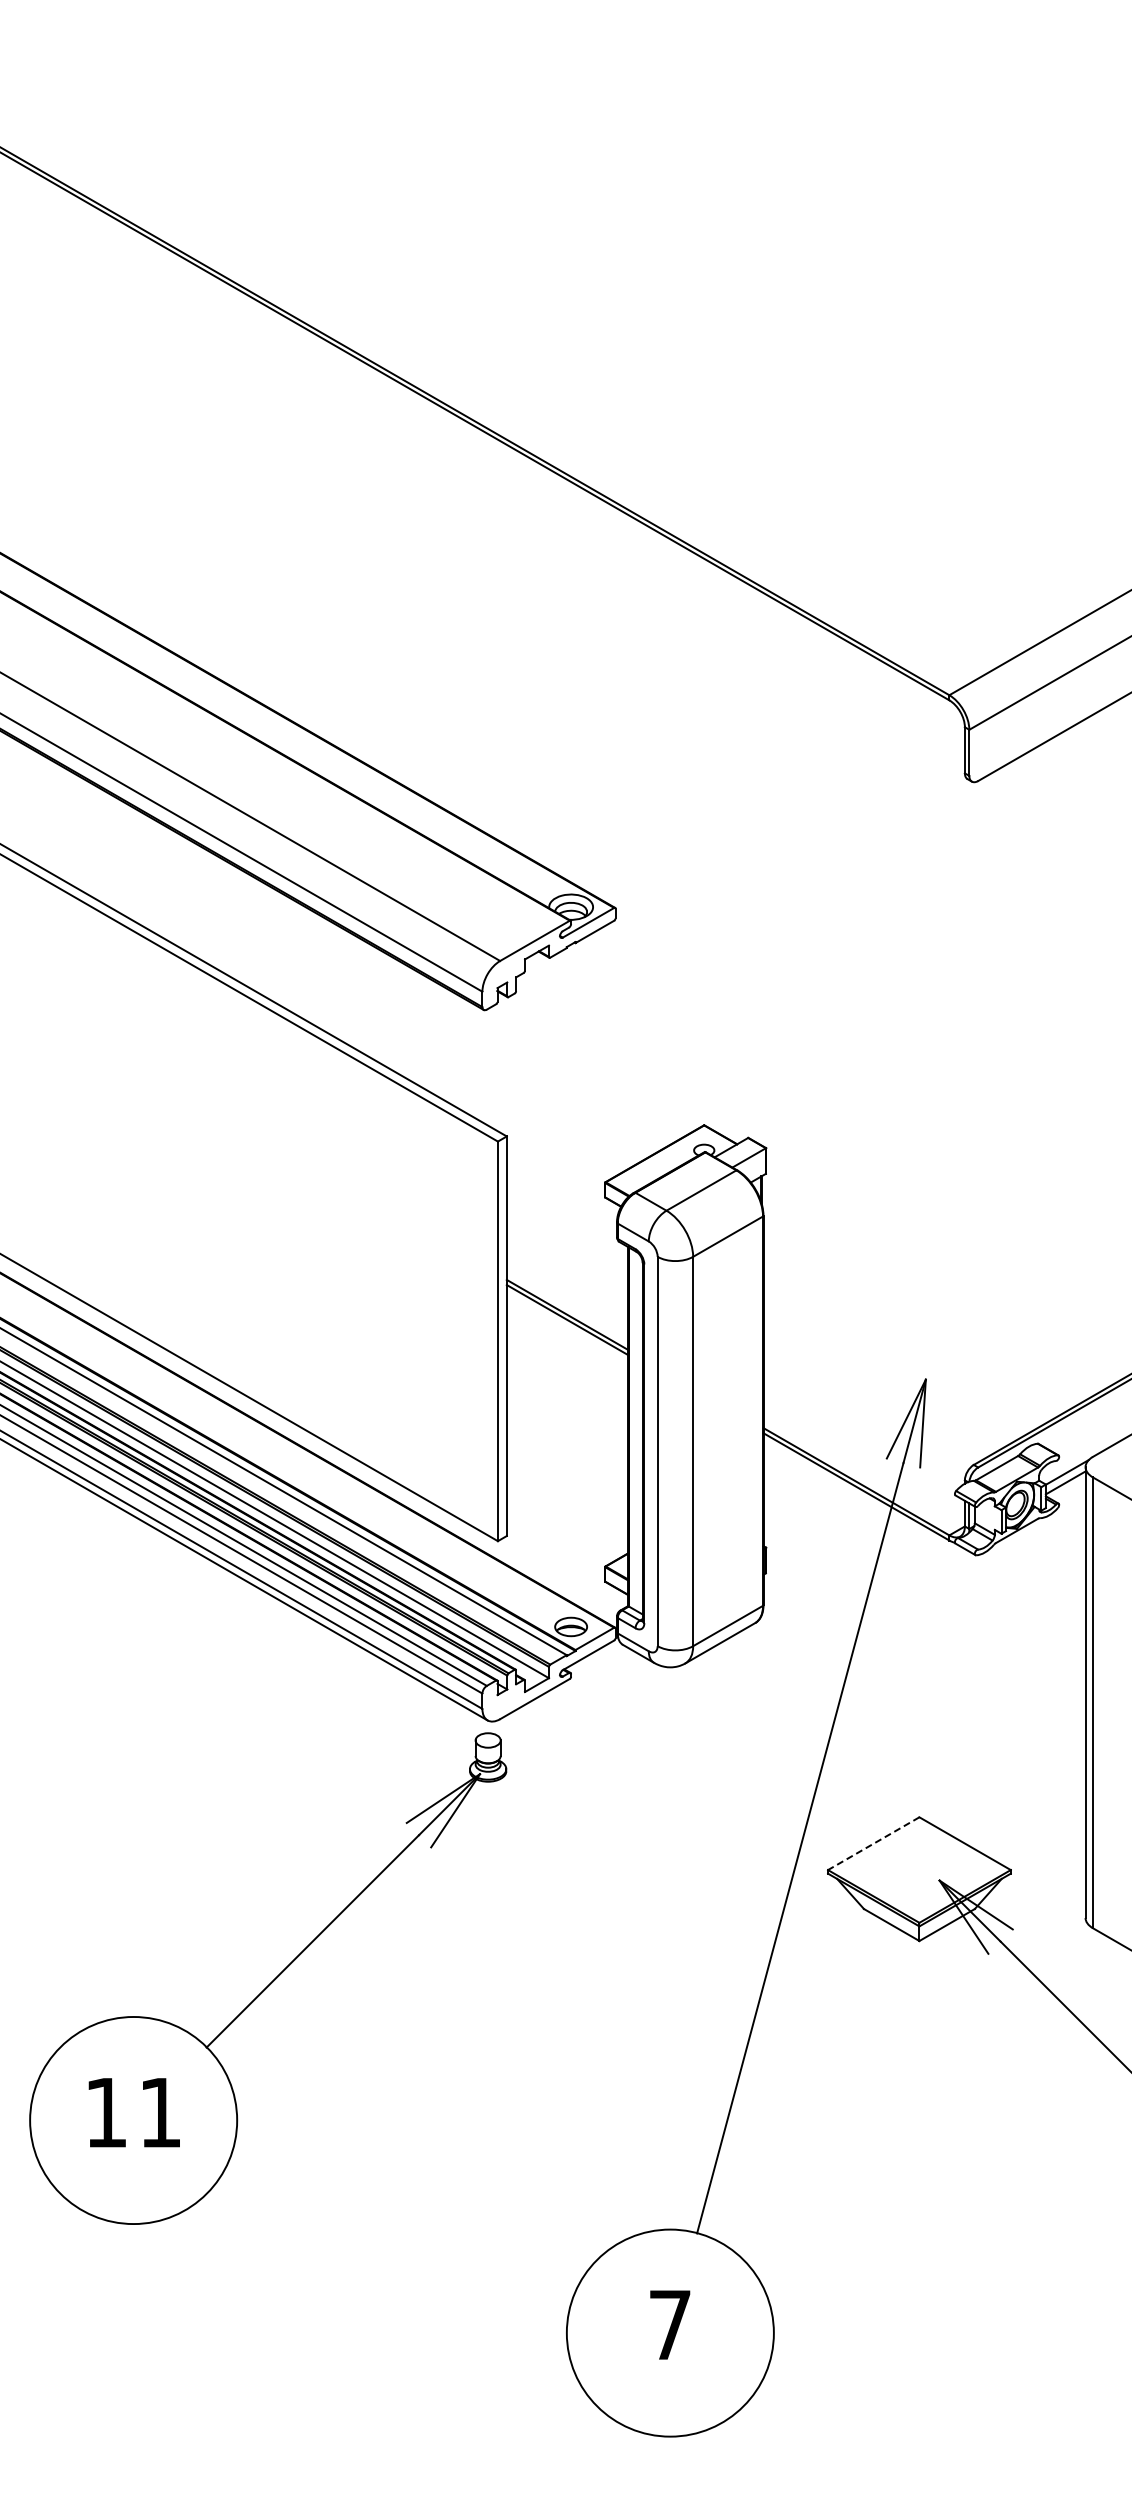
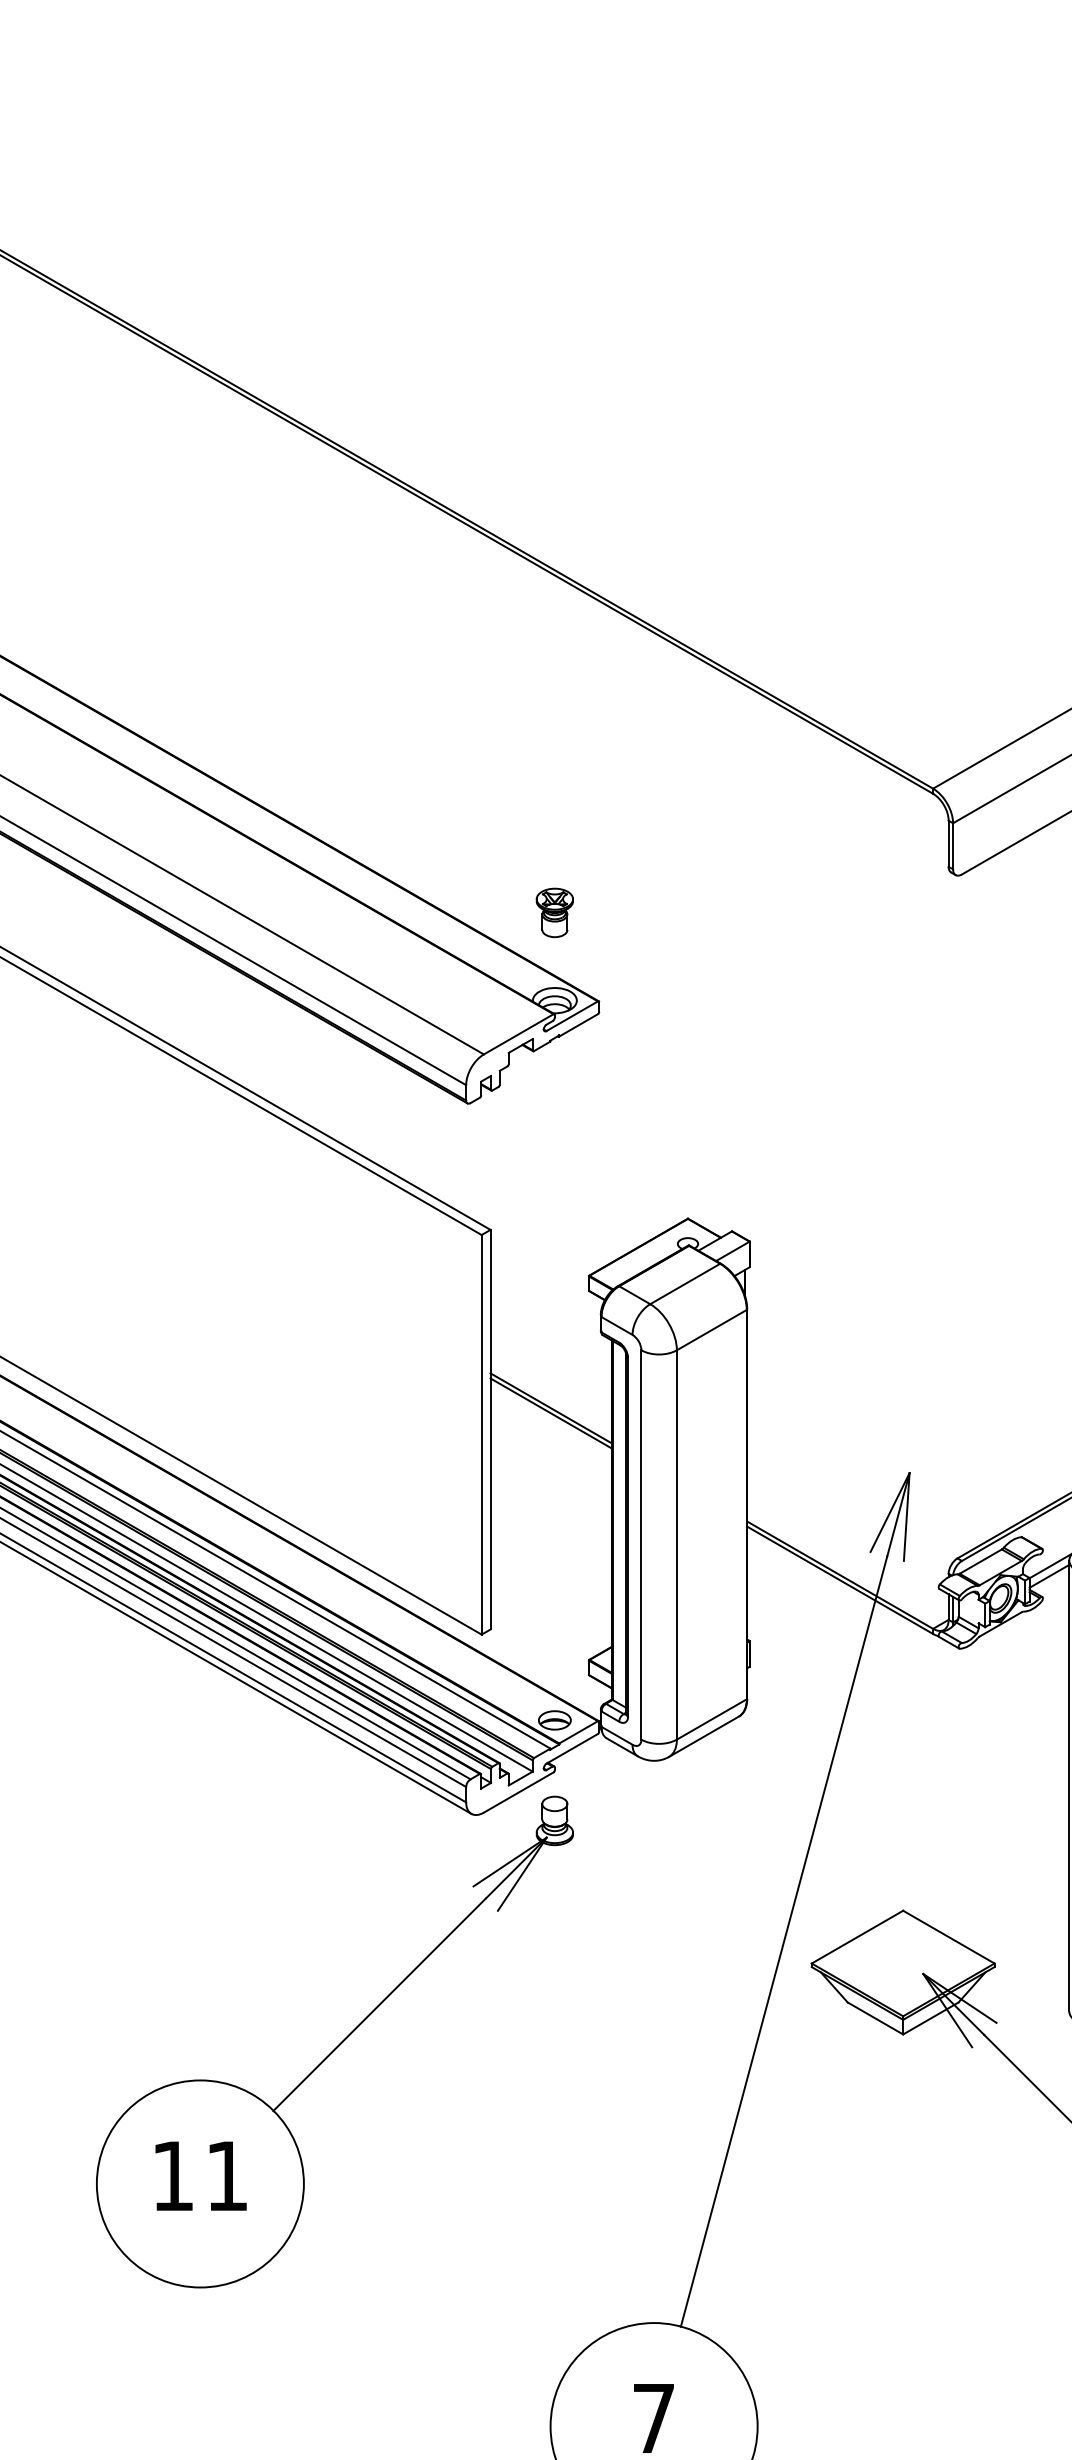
part: (571, 819) -> (555, 912), added
line: (873, 1843) -> (857, 1936), dashed -> solid
part: (268, 1978) -> (335, 2041), moved

